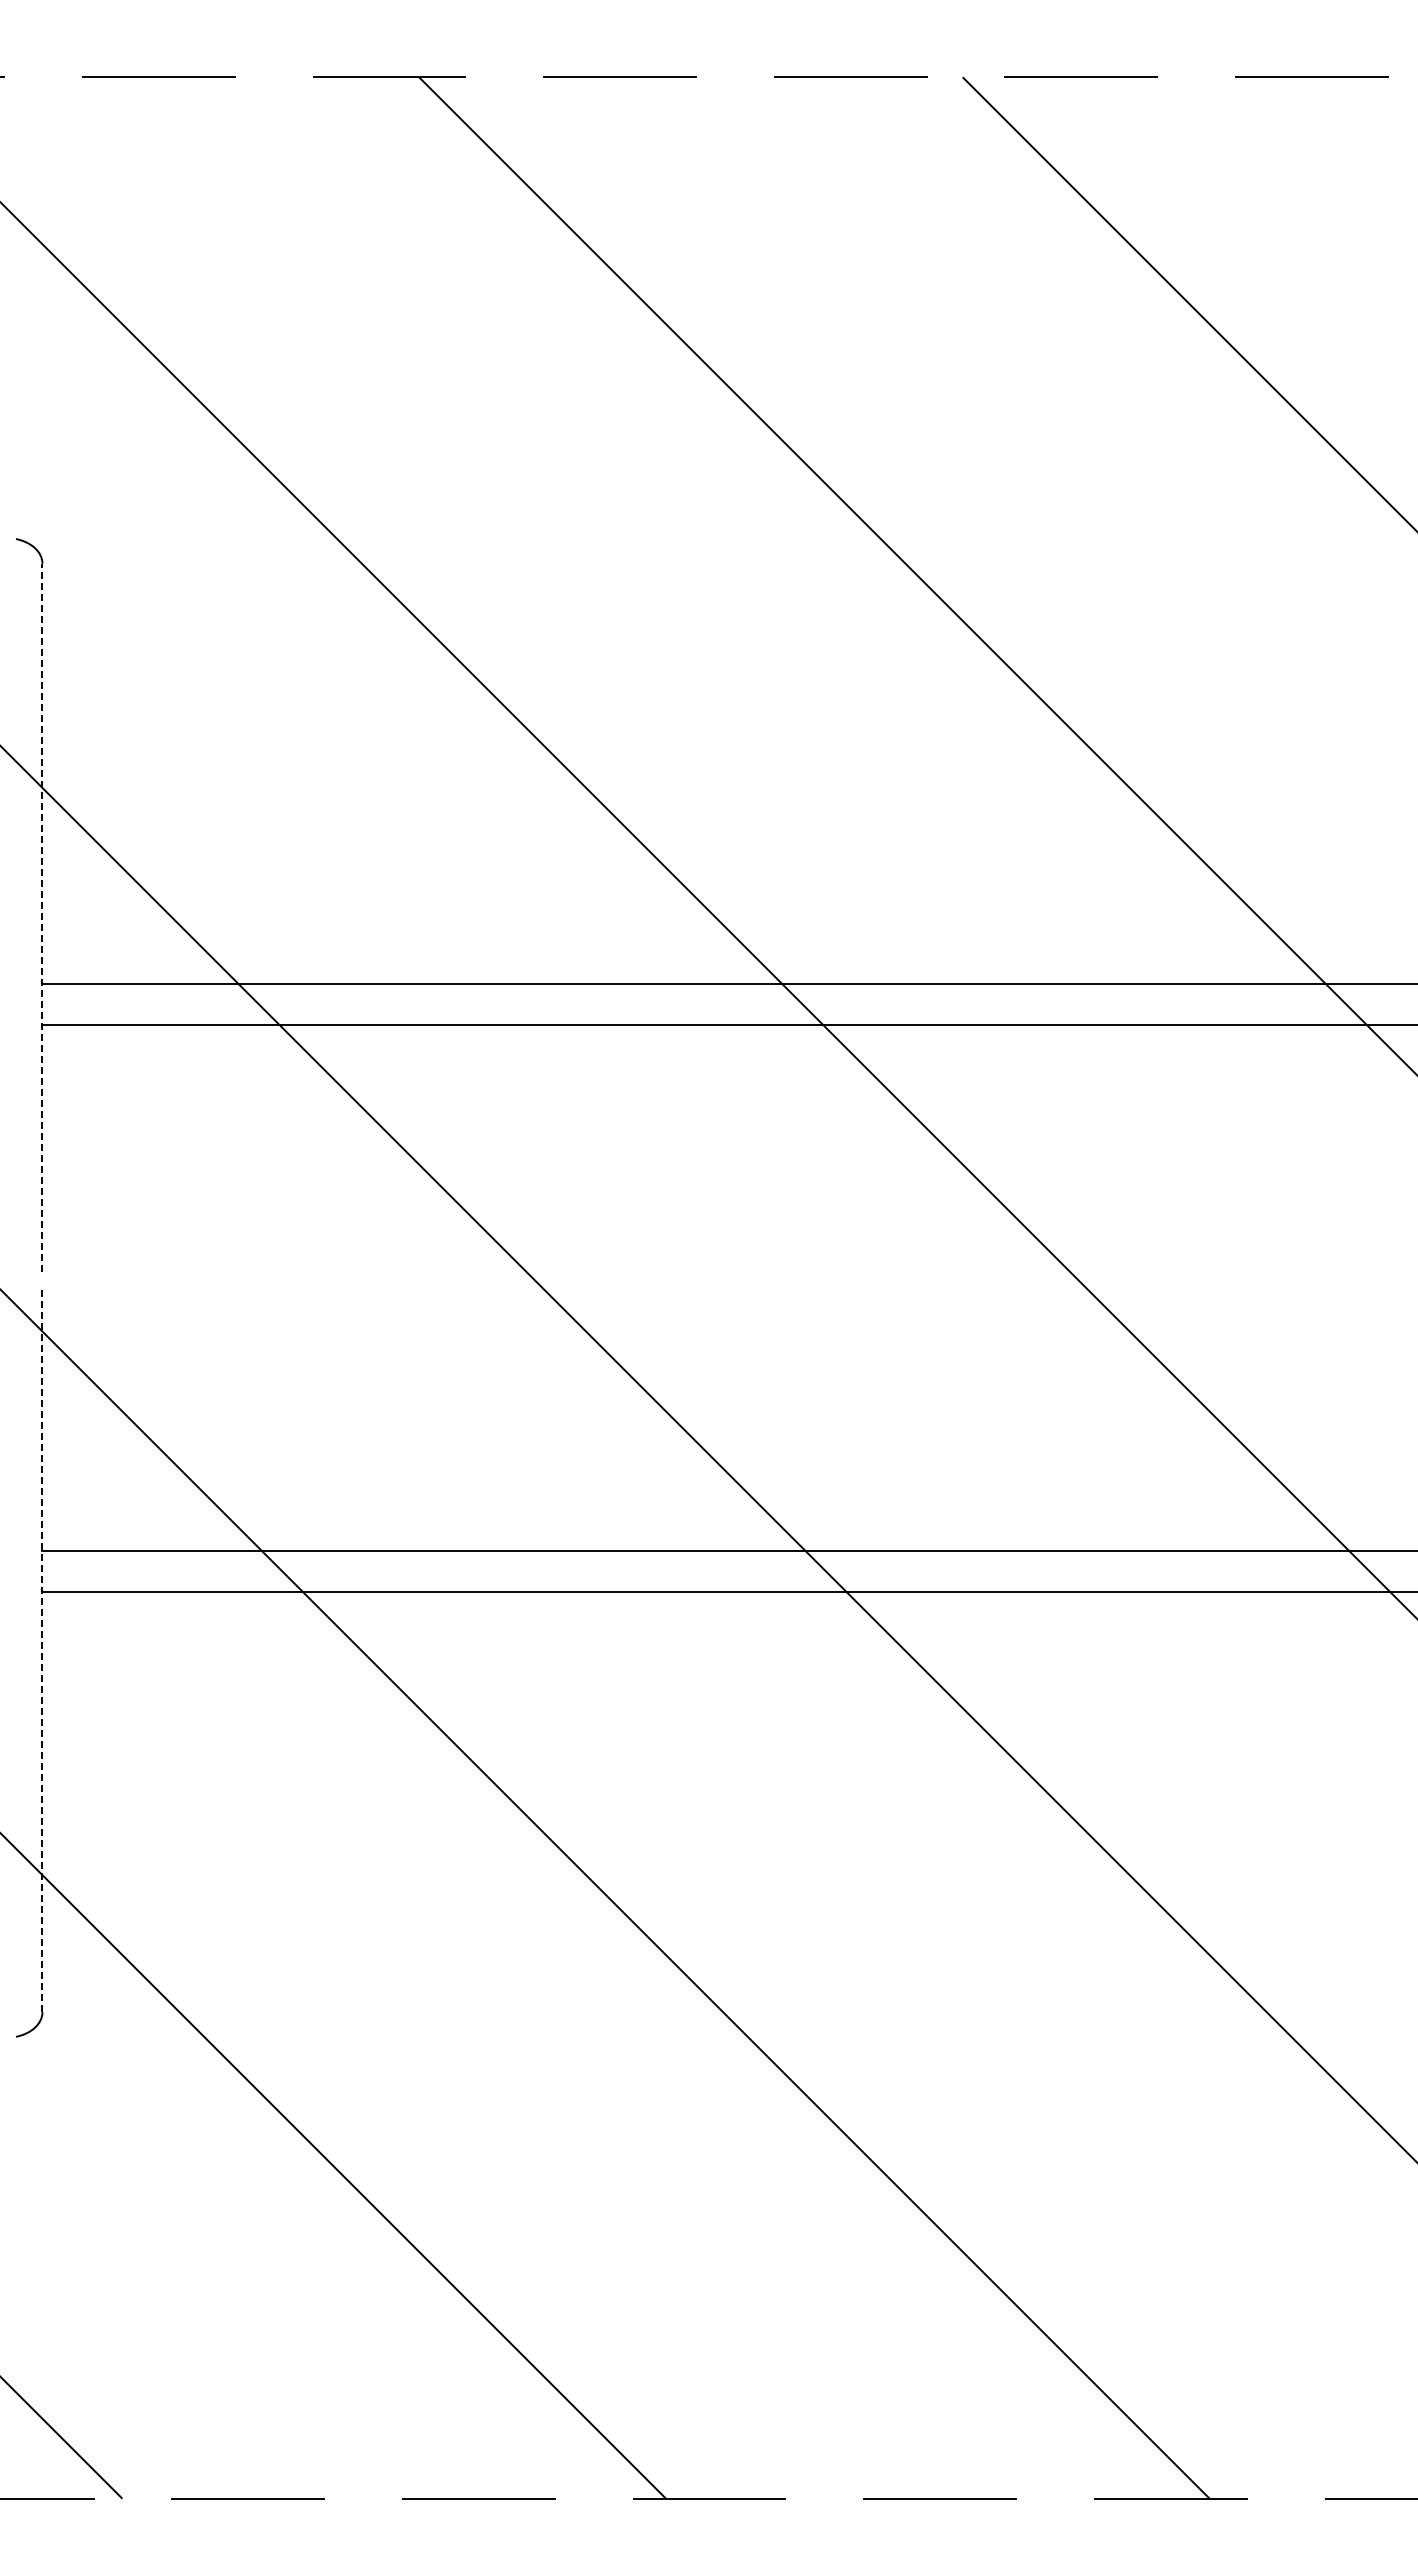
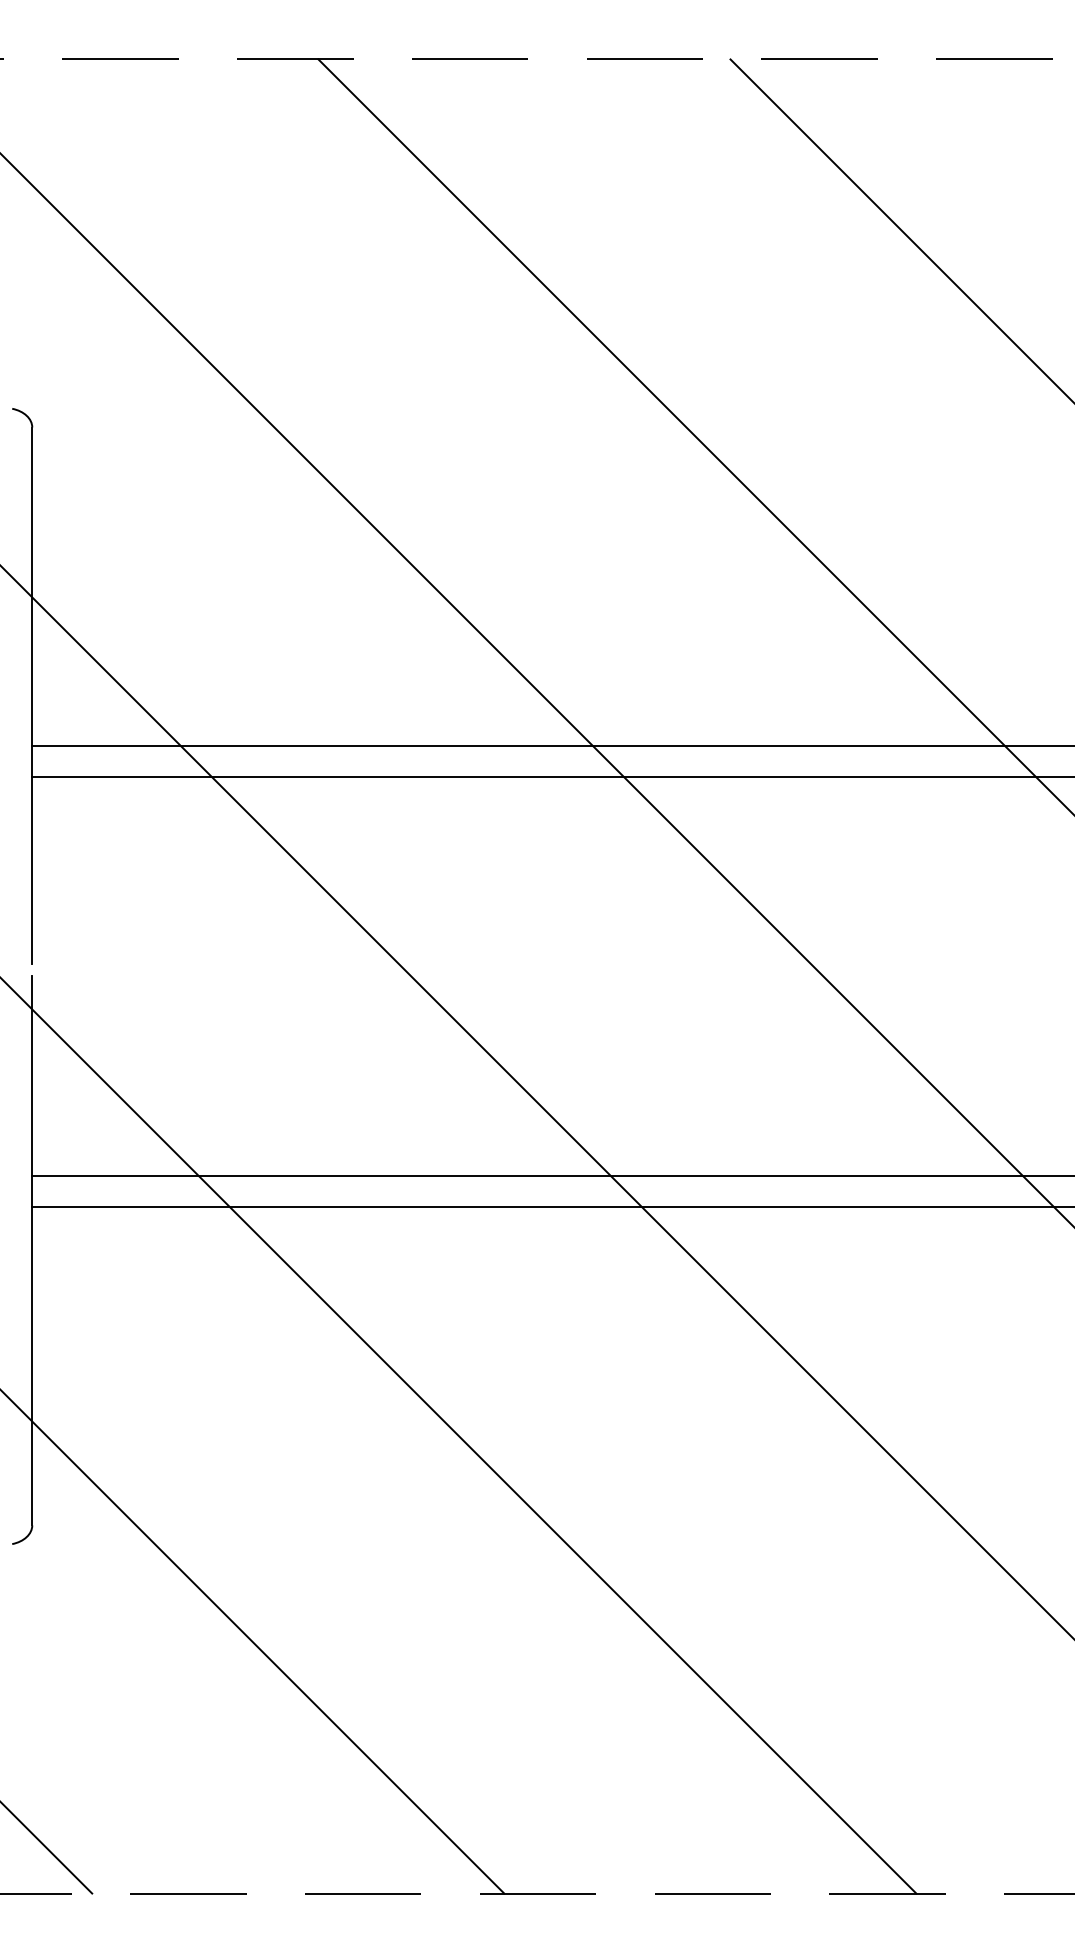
line: (42, 917) -> (32, 695), dashed -> solid
line: (42, 1649) -> (32, 1250), dashed -> solid

